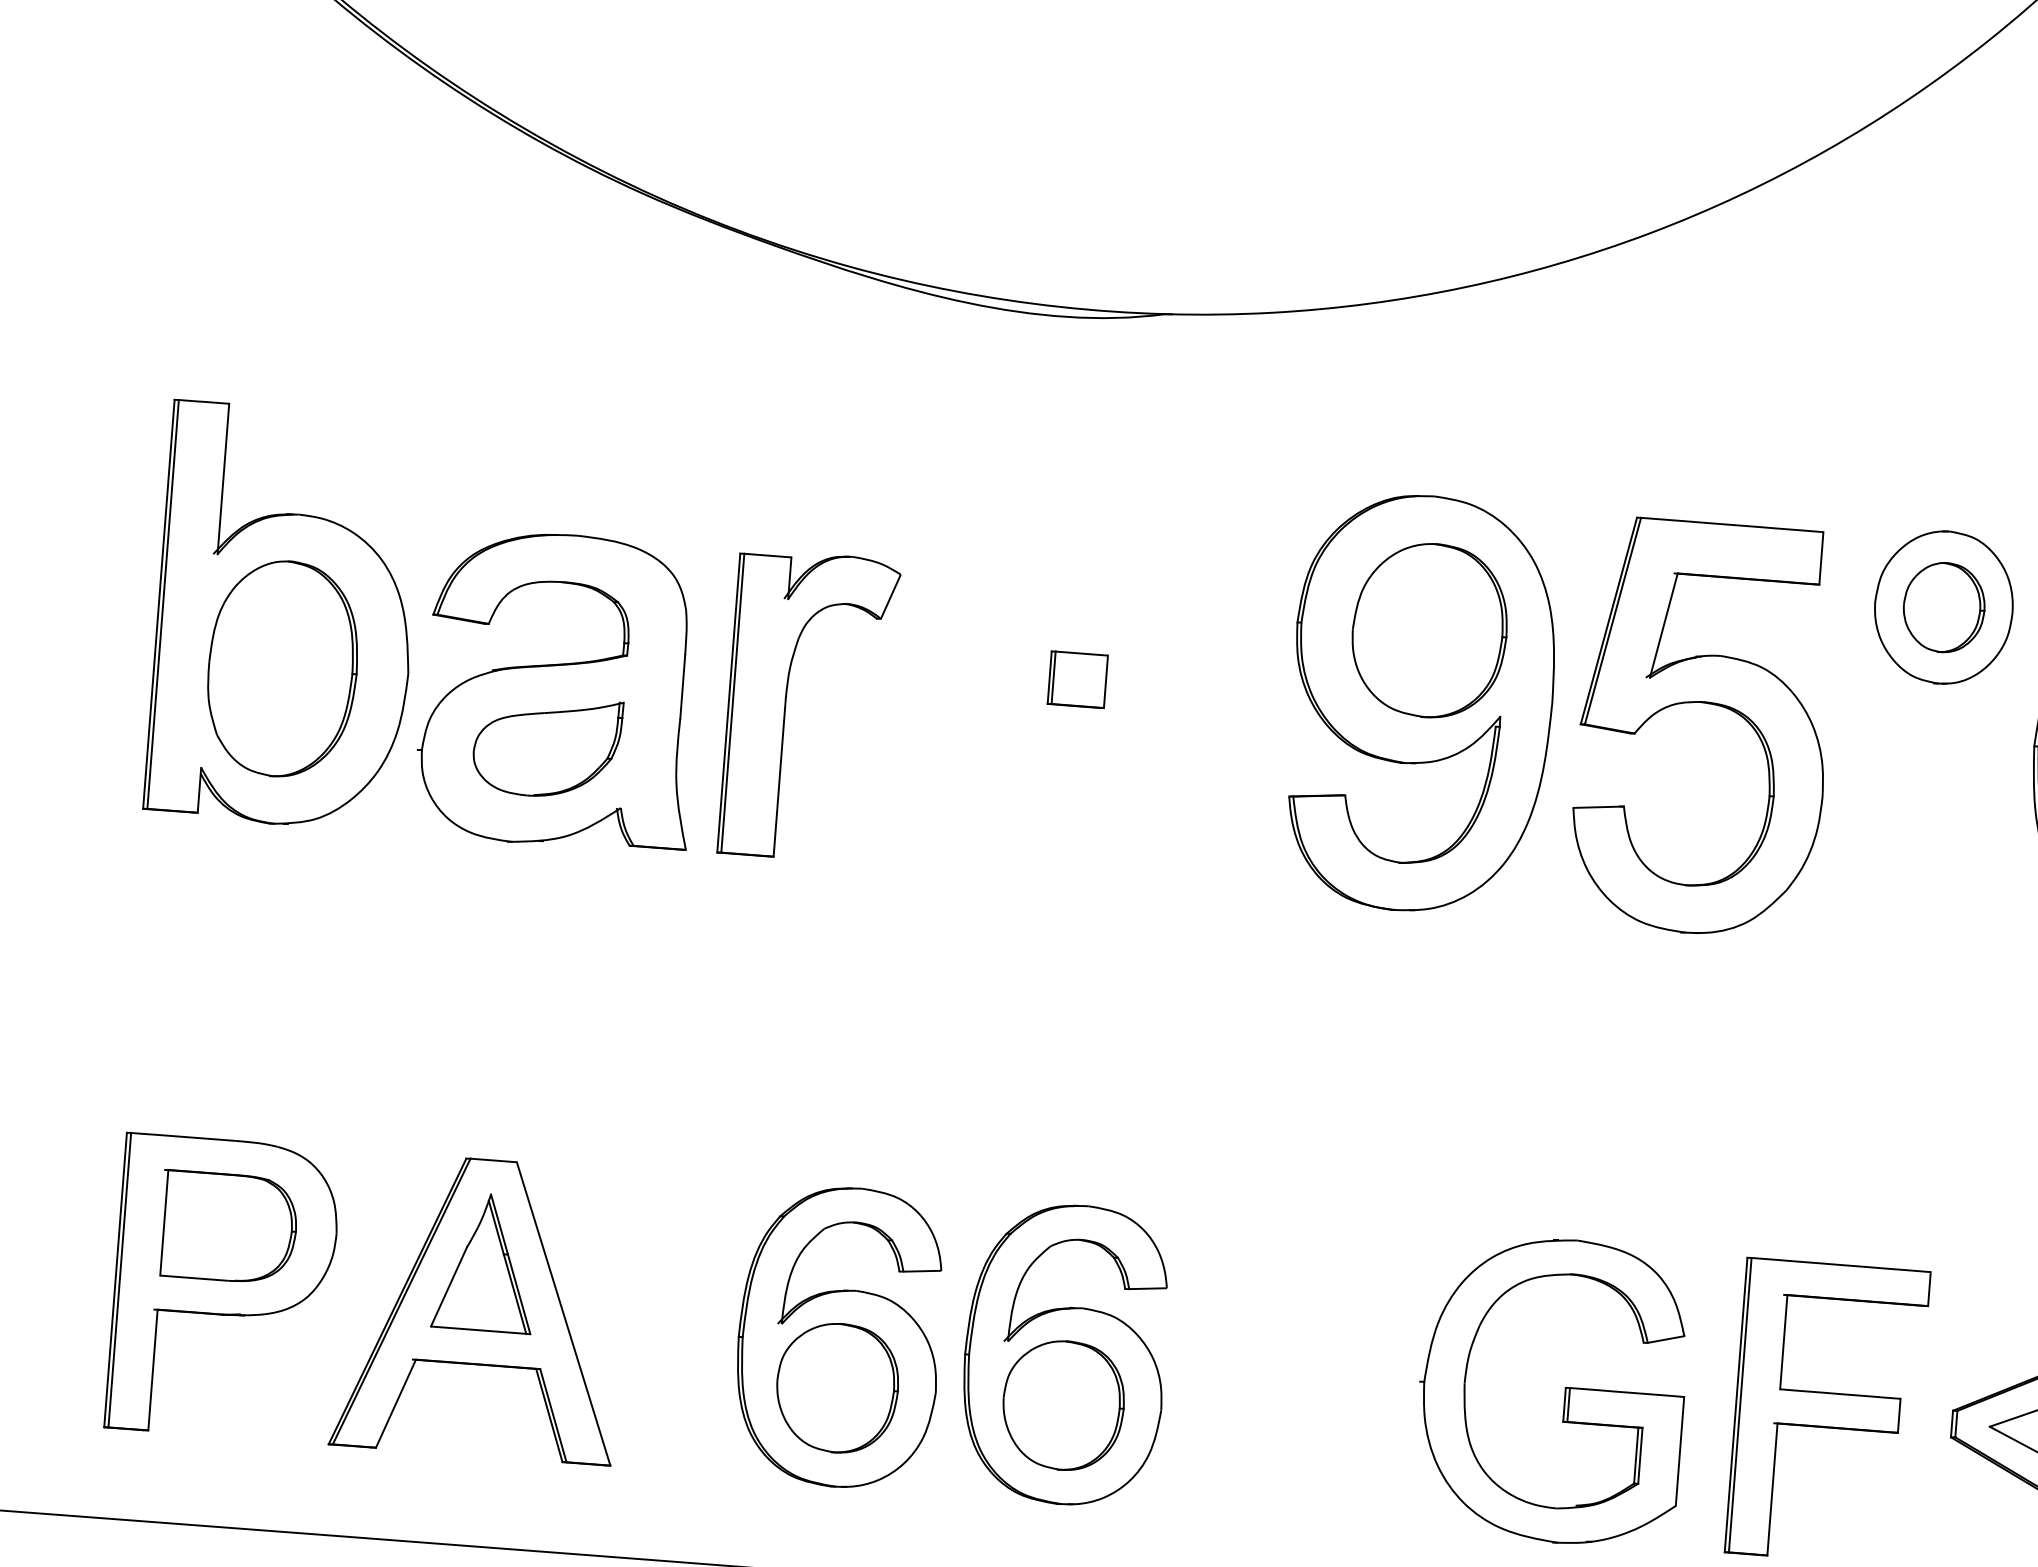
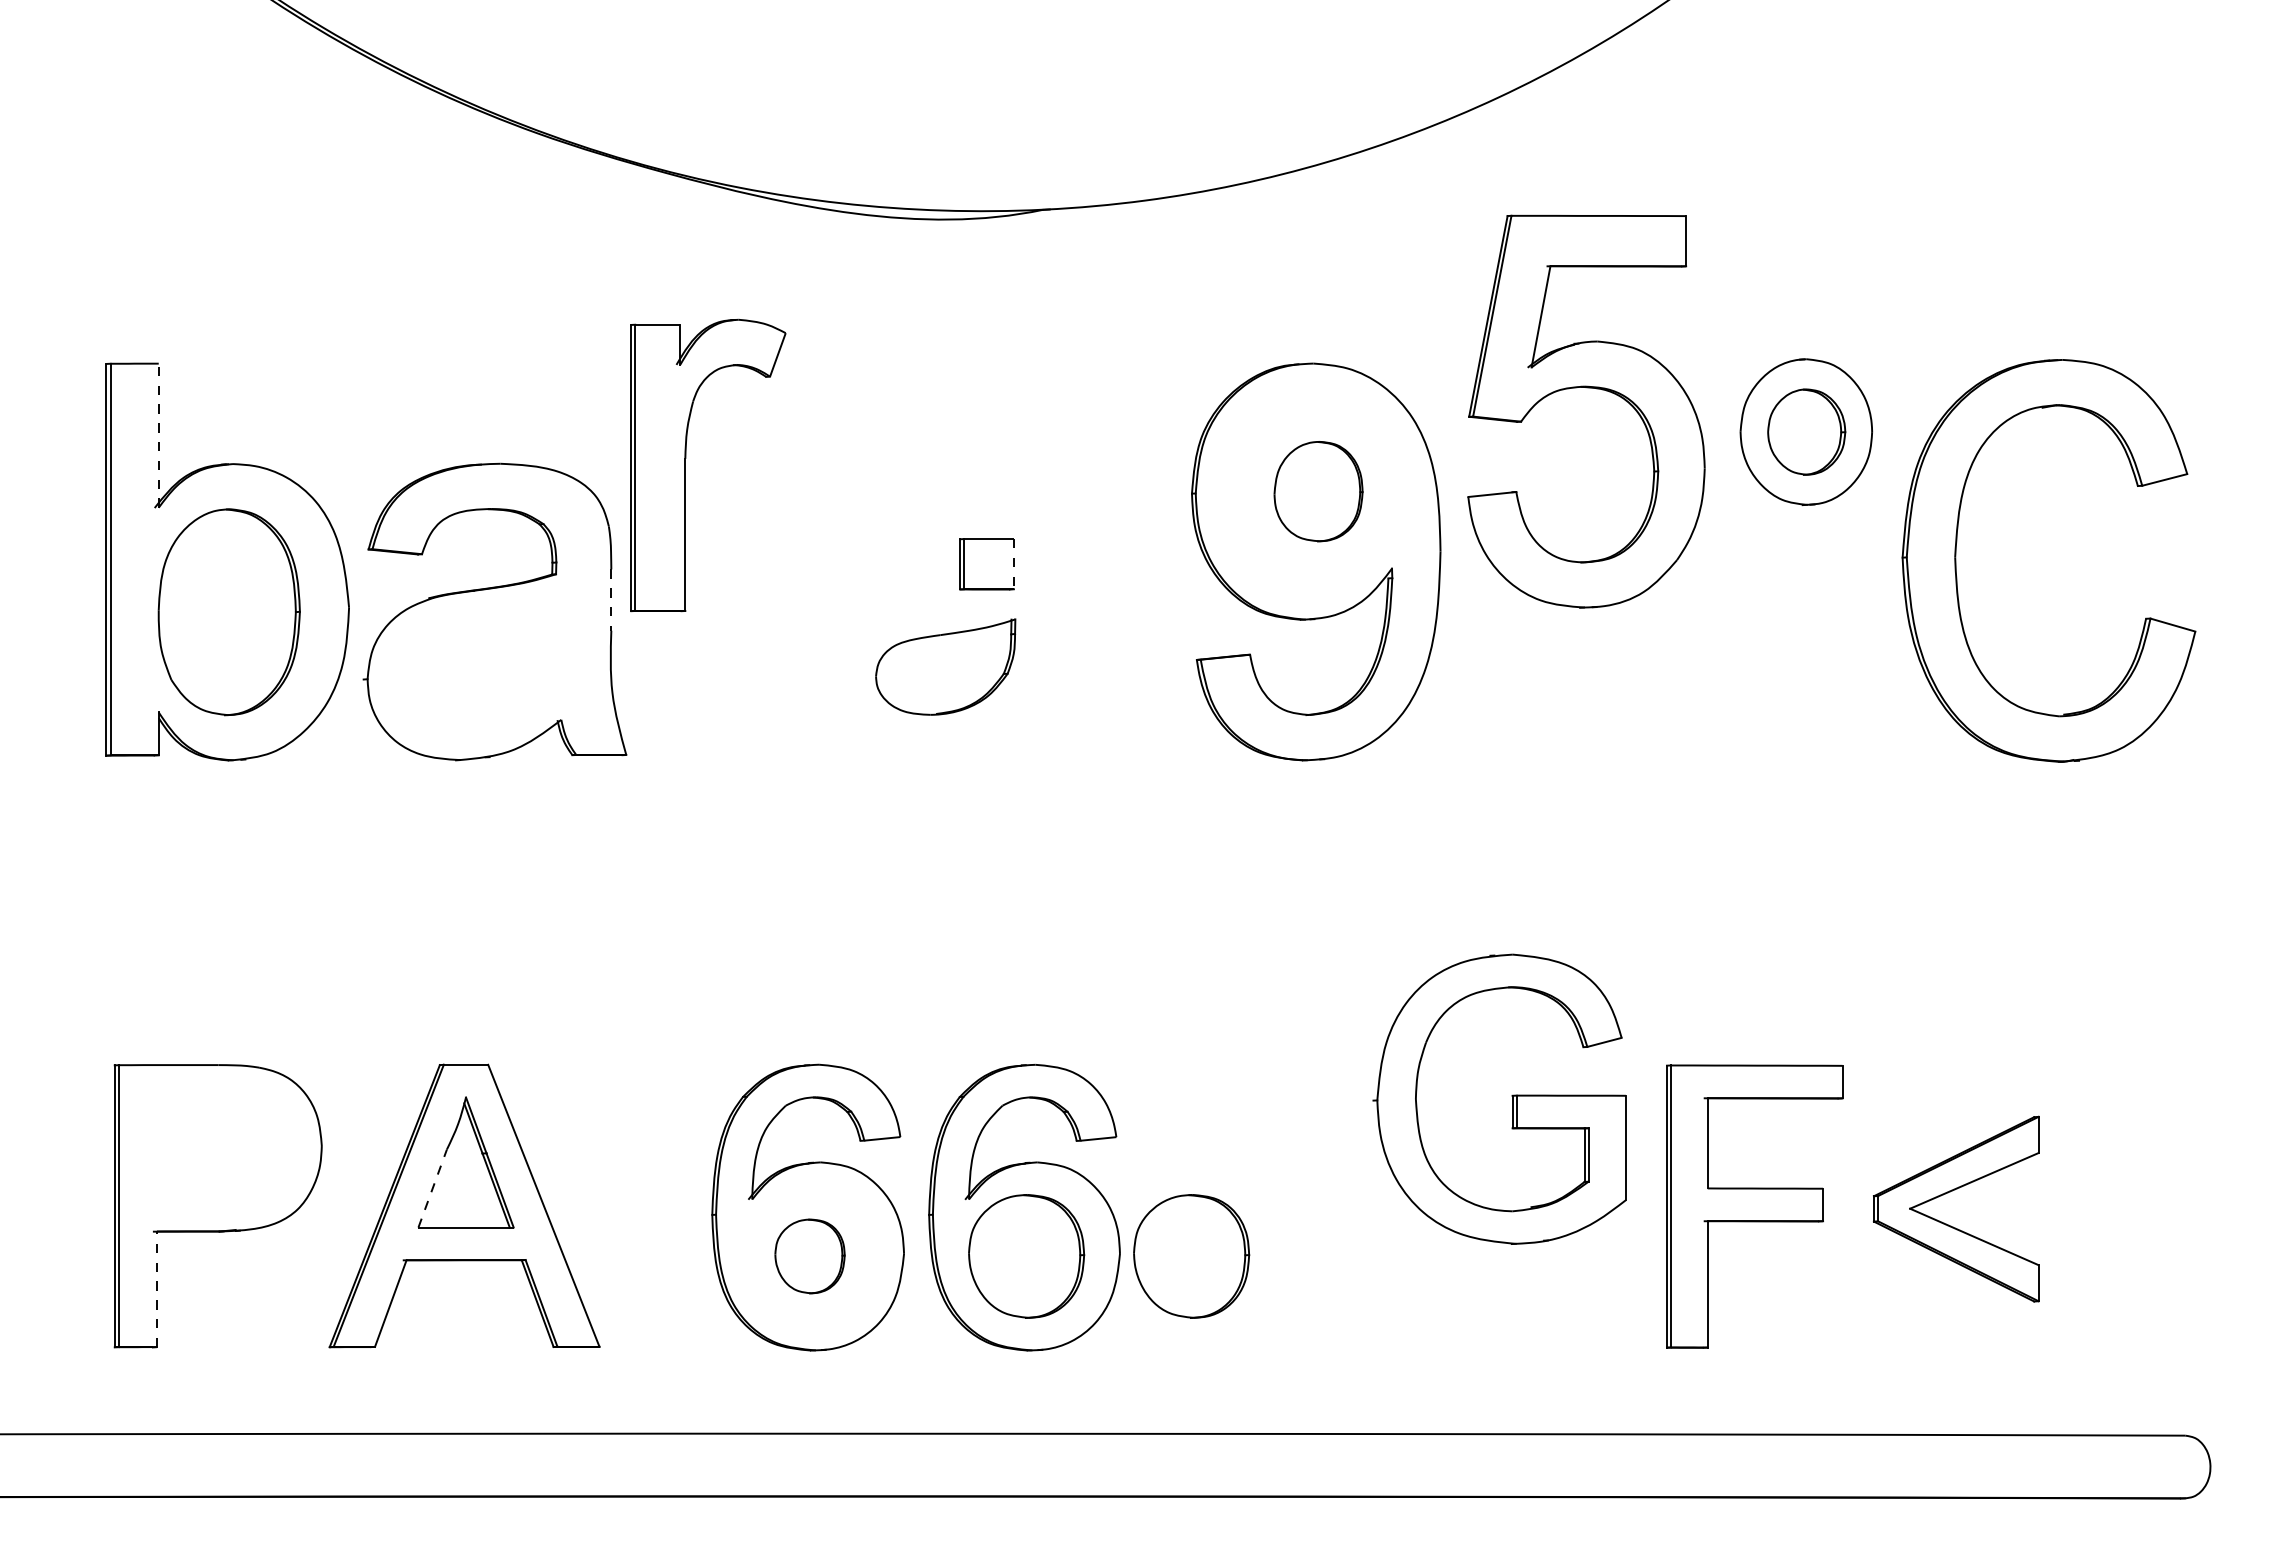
line: (223, 478) -> (158, 435), solid -> dashed
part: (1429, 630) -> (1318, 491), size x0.6
line: (1105, 682) -> (1013, 564), solid -> dashed
line: (682, 687) -> (611, 600), solid -> dashed
part: (785, 704) -> (685, 465), moved
part: (1705, 704) -> (1586, 388), moved
part: (547, 746) -> (945, 666), moved
part: (228, 1226) -> (218, 1147), removed
line: (448, 1286) -> (432, 1188), solid -> dashed
line: (152, 1370) -> (156, 1289), solid -> dashed
part: (836, 1388) -> (809, 1256), size x0.6
part: (1564, 1388) -> (1511, 1096), moved
part: (1235, 1418) -> (1191, 1256), added

